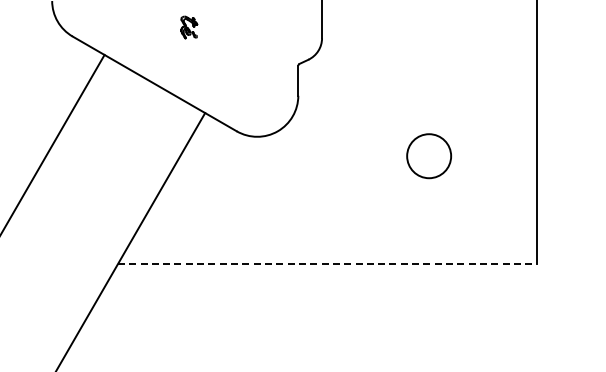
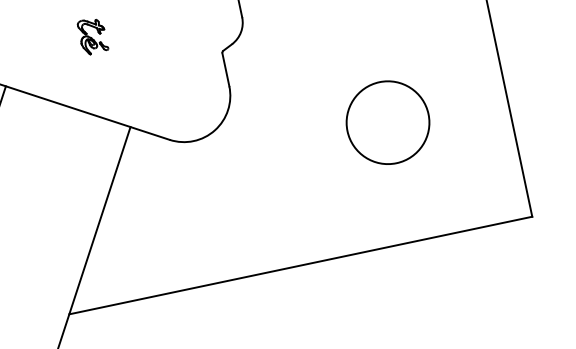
part: (189, 27) -> (93, 36), size x1.43
circle: (428, 155) -> (386, 121), size x1.67
line: (327, 264) -> (300, 265), dashed -> solid

